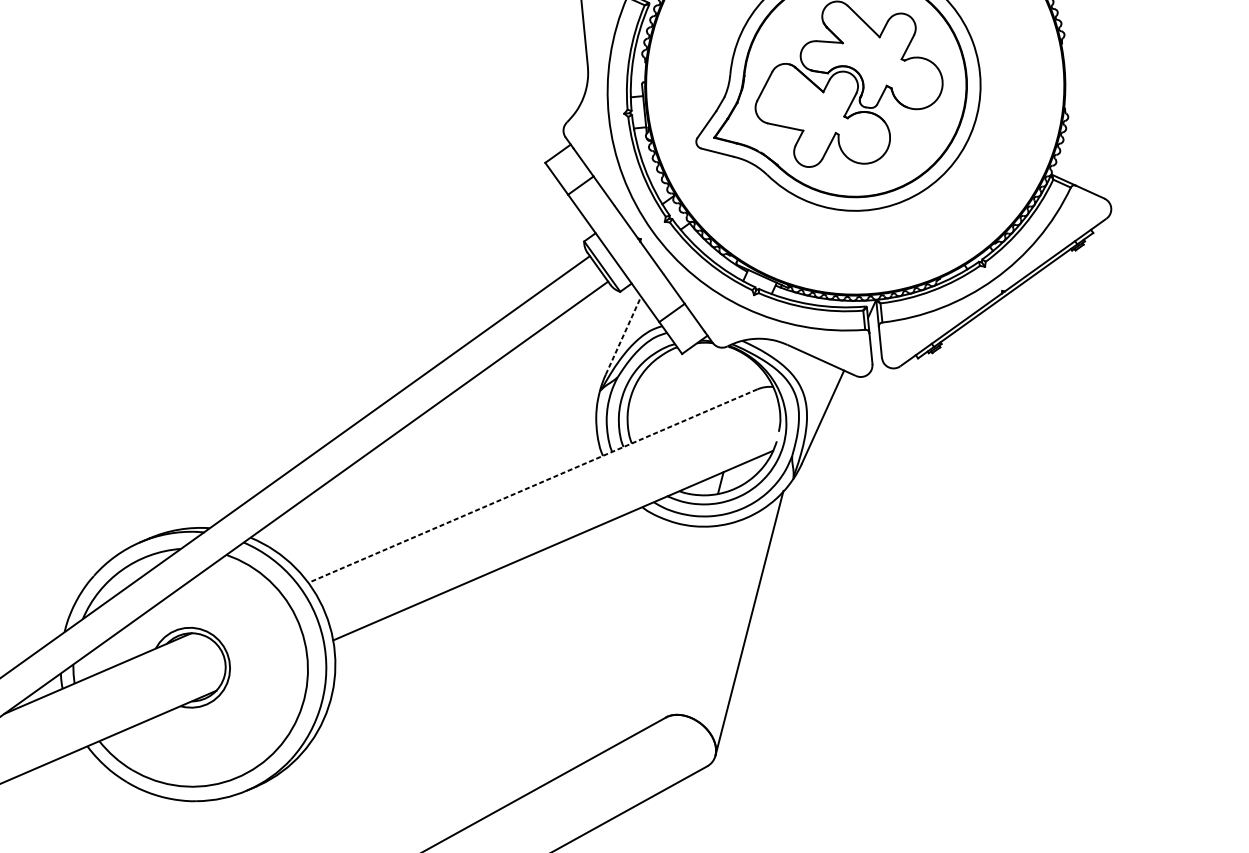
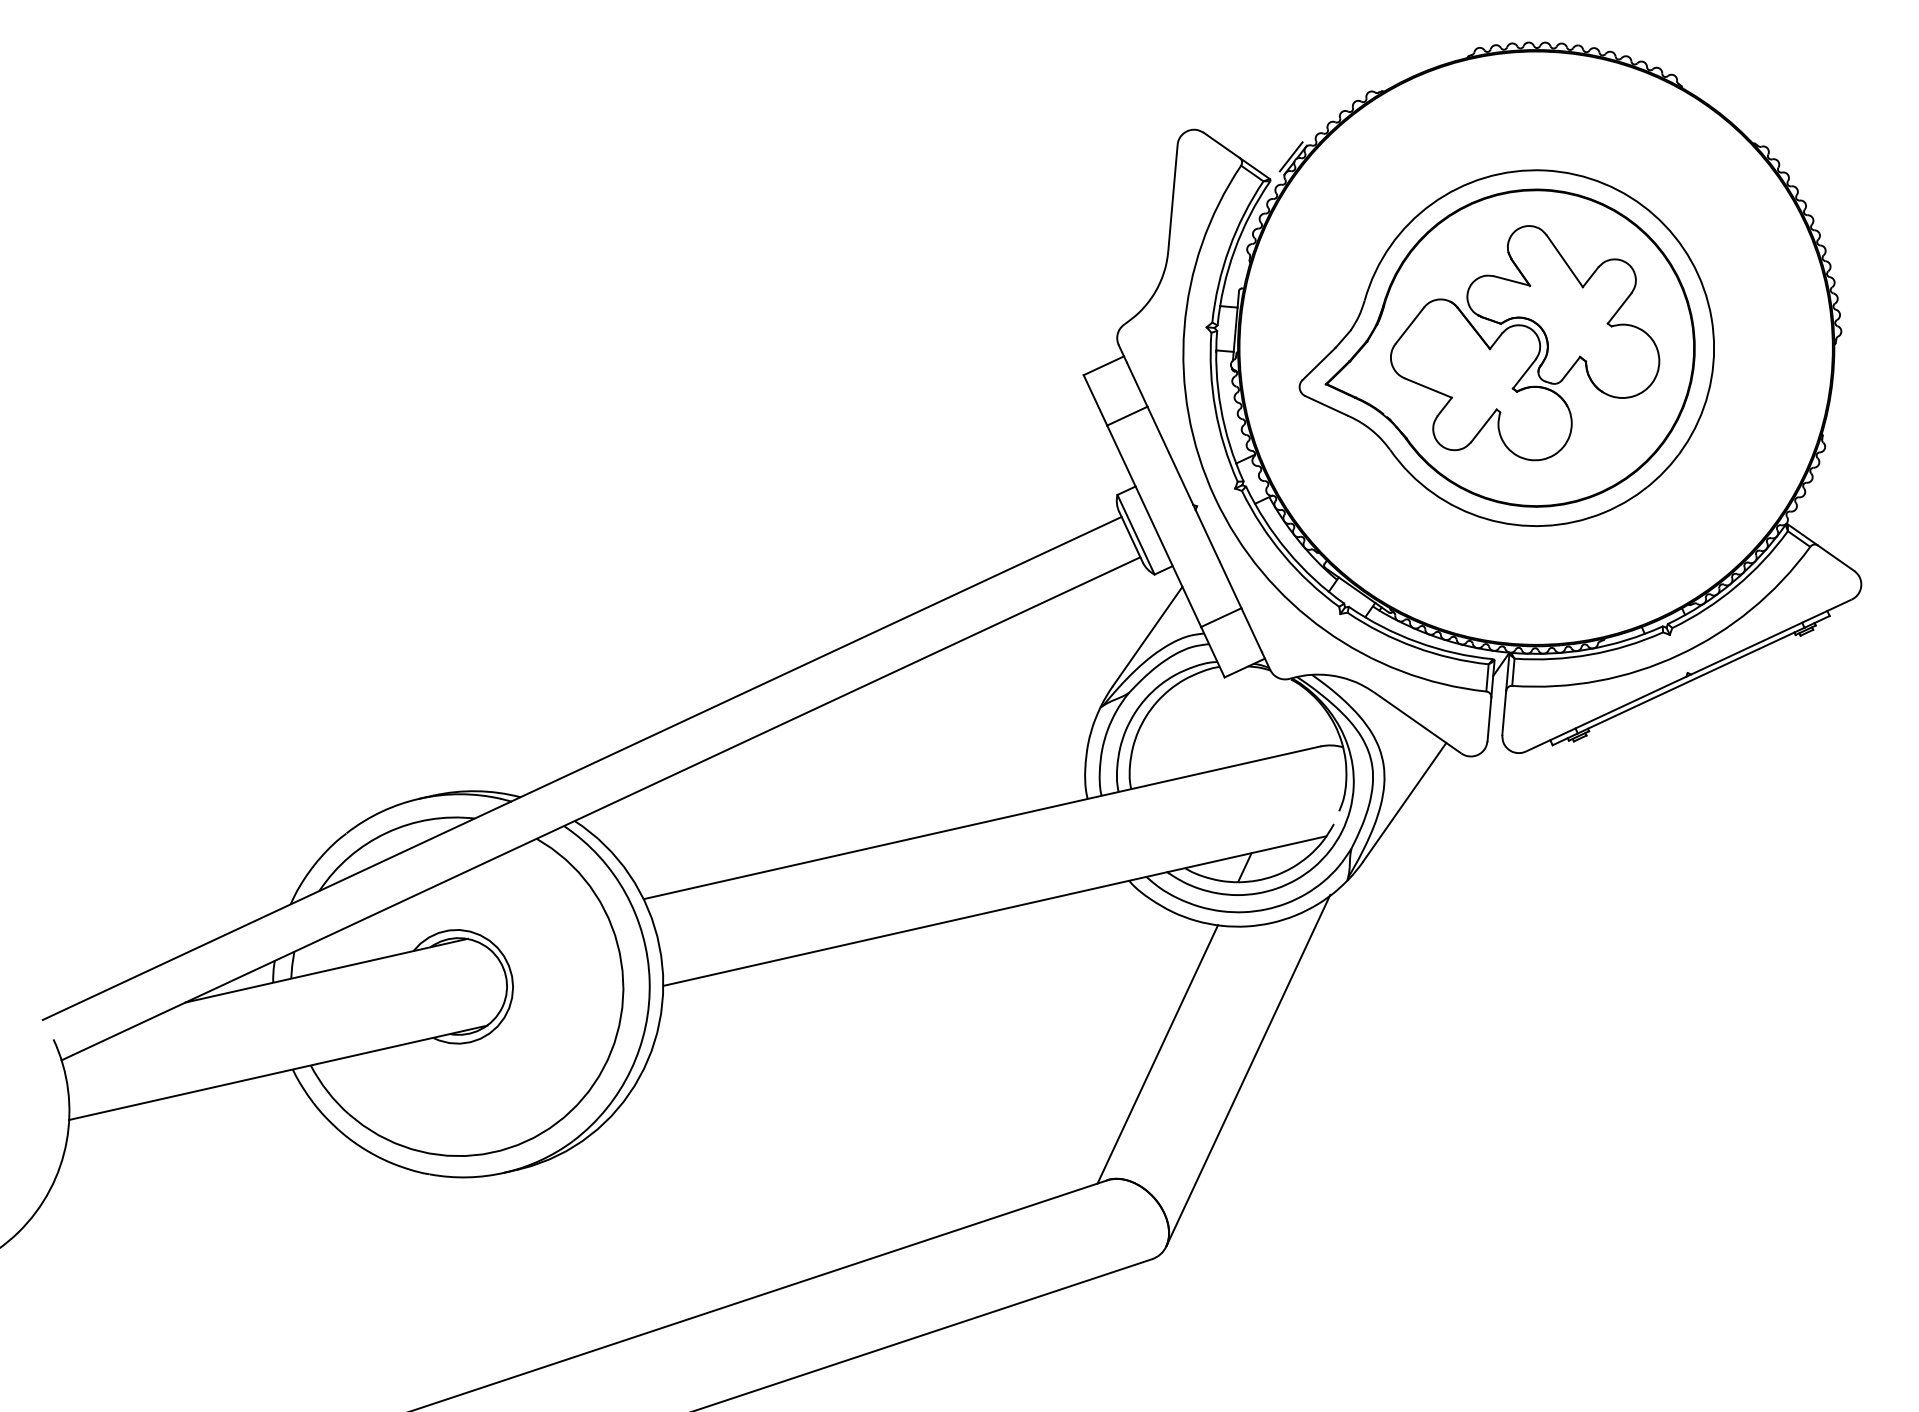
line: (623, 335) -> (1147, 636), dashed -> solid
line: (533, 485) -> (982, 822), dashed -> solid
line: (684, 623) -> (1157, 1054), added

